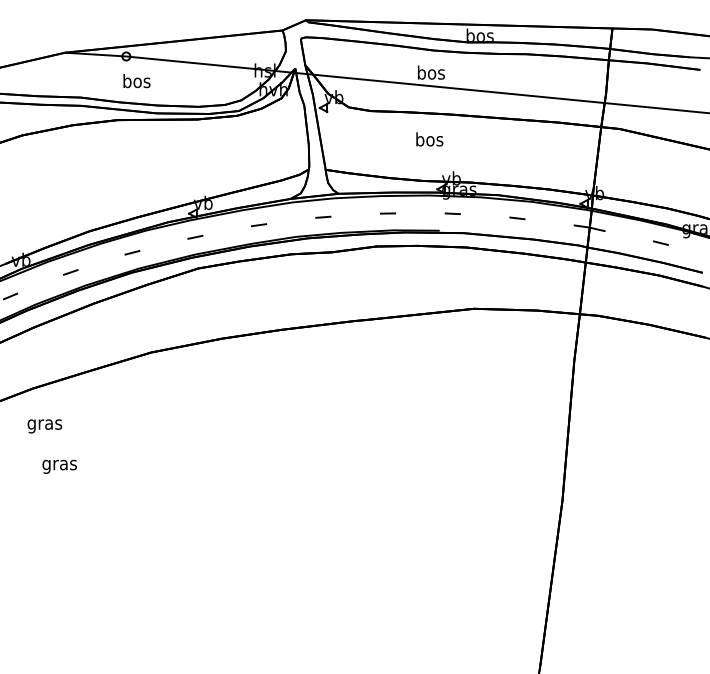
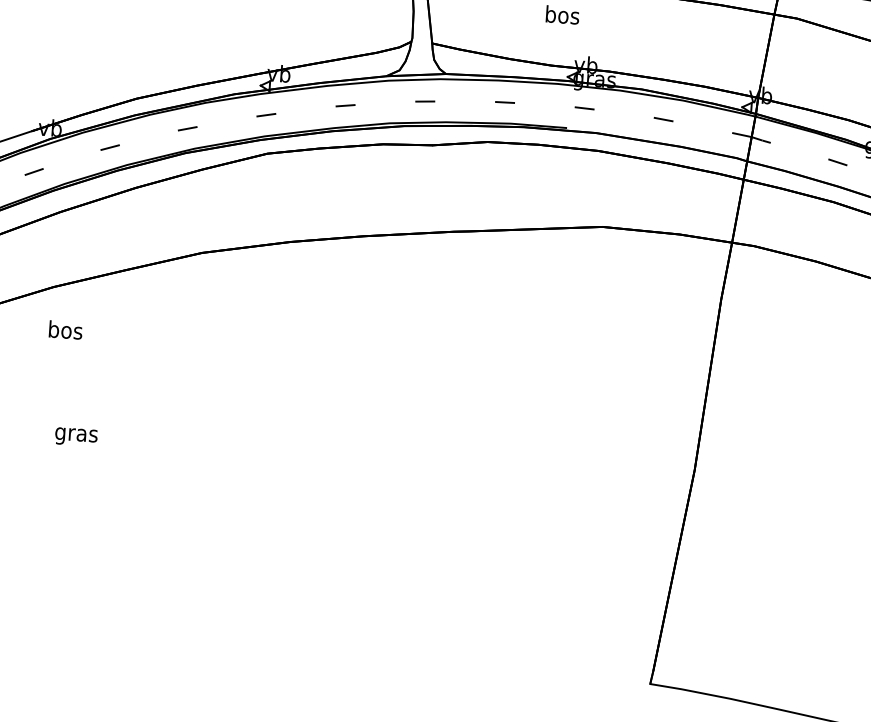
text: (44, 424) -> (64, 332), gras -> bos
text: (59, 466) -> (76, 436), moved

